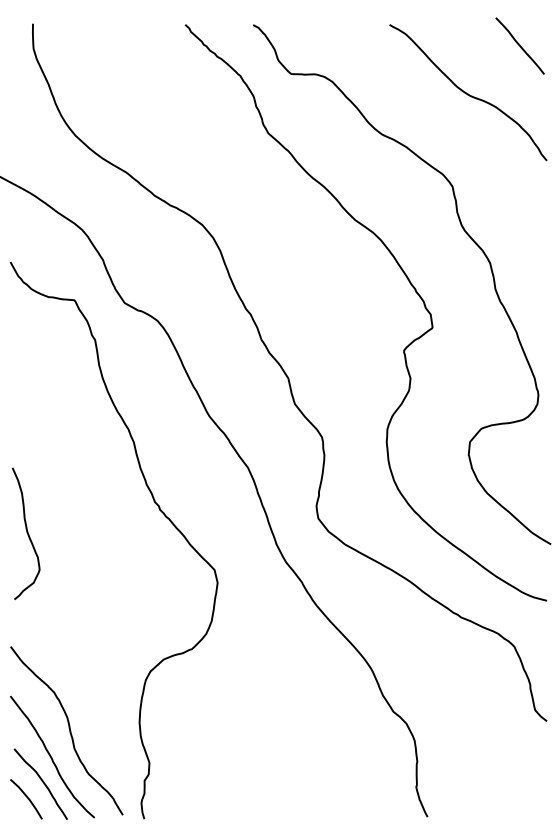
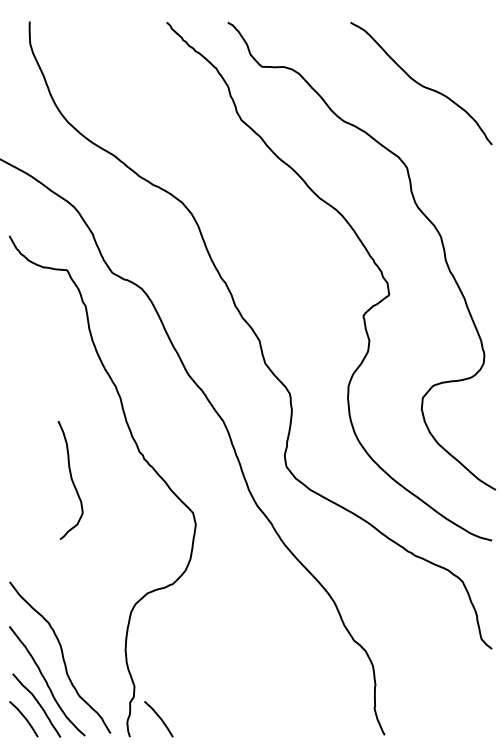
line: (519, 45) -> (467, 41), removed
curve: (27, 533) -> (71, 480), moved
curve: (177, 798) -> (159, 718), added

